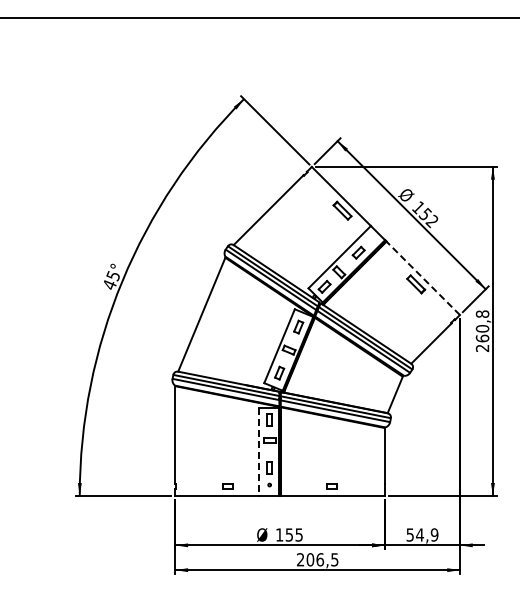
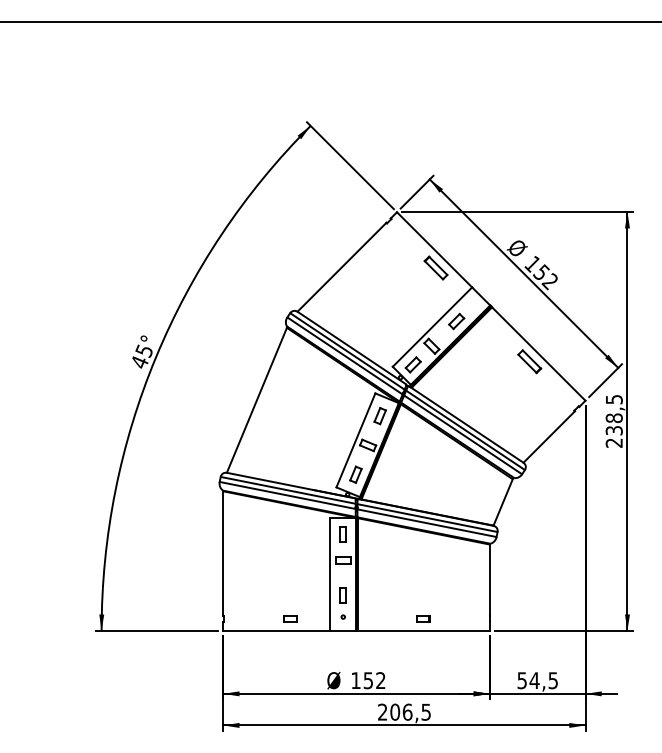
line: (423, 278) -> (539, 354), dashed -> solid
text: (482, 326) -> (614, 415), 260,8 -> 238,5
line: (259, 452) -> (330, 575), dashed -> solid
text: (298, 534) -> (379, 680), 155 -> 152
text: (434, 534) -> (553, 680), 54,9 -> 54,5

